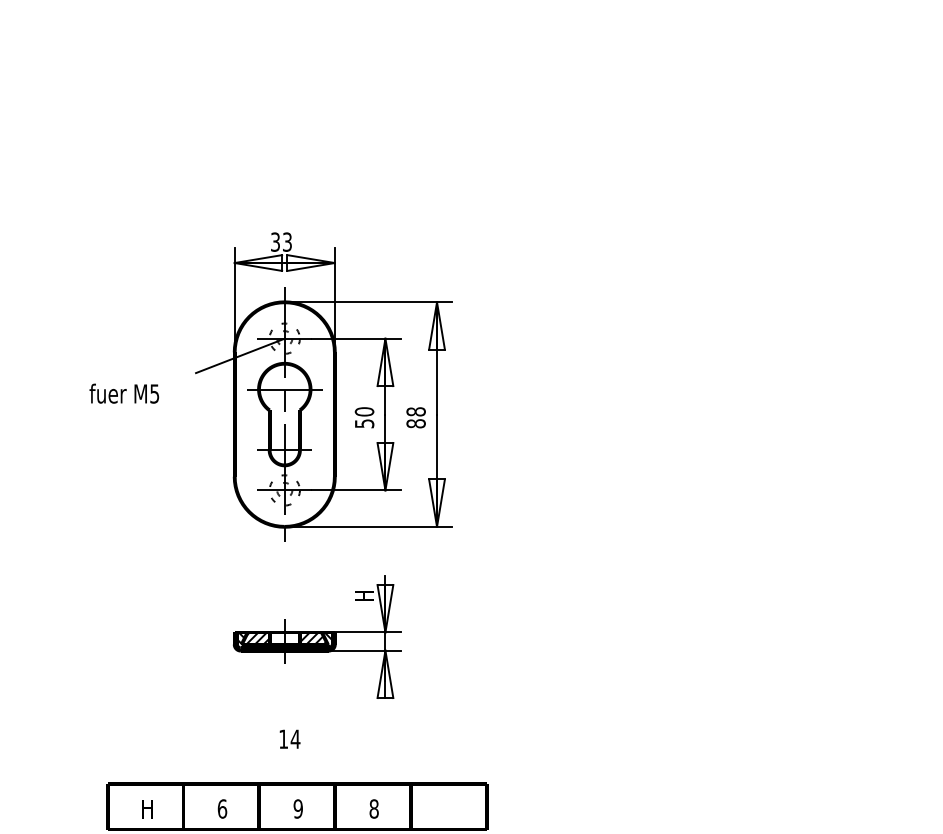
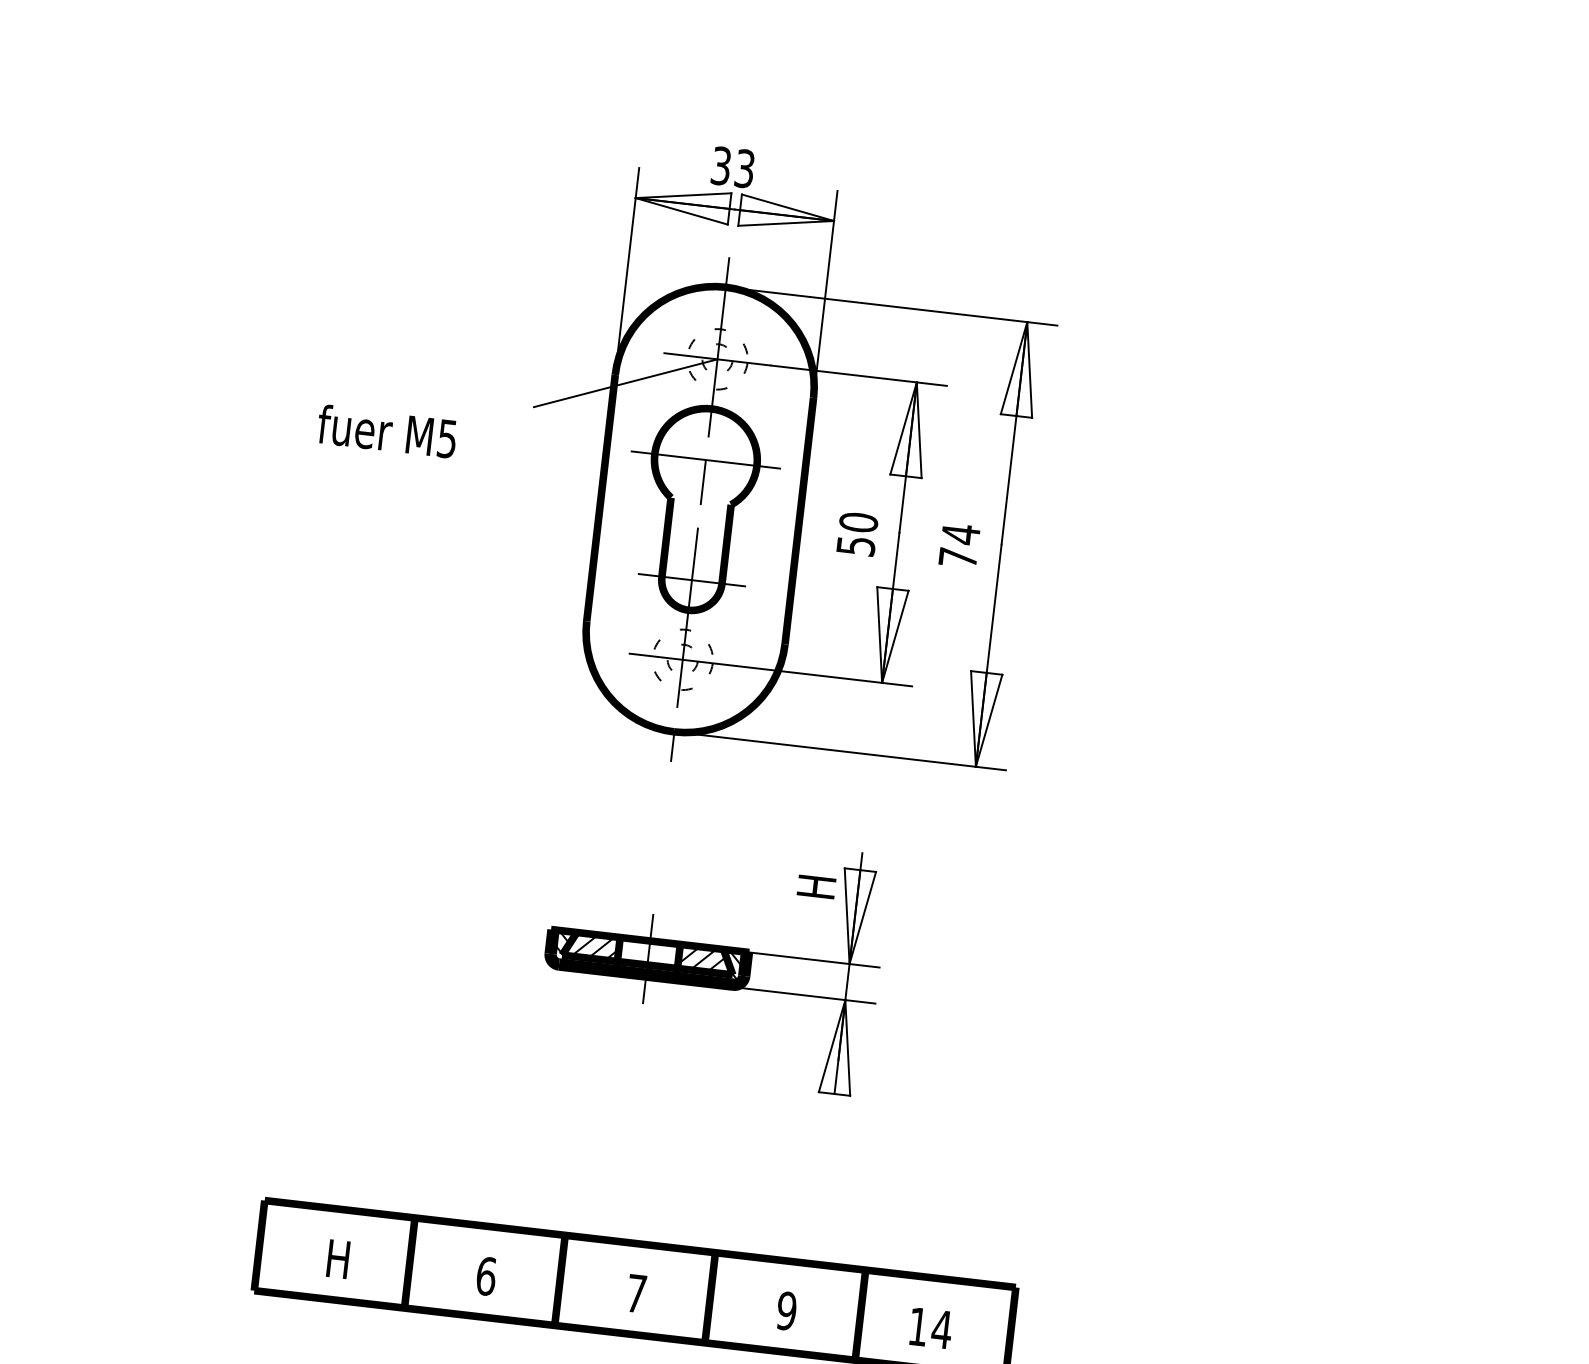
text: (415, 417) -> (958, 545), 88 -> 74
text: (289, 738) -> (930, 1326), moved
text: (297, 808) -> (635, 1292), 9 -> 7
text: (373, 808) -> (785, 1309), 8 -> 9

